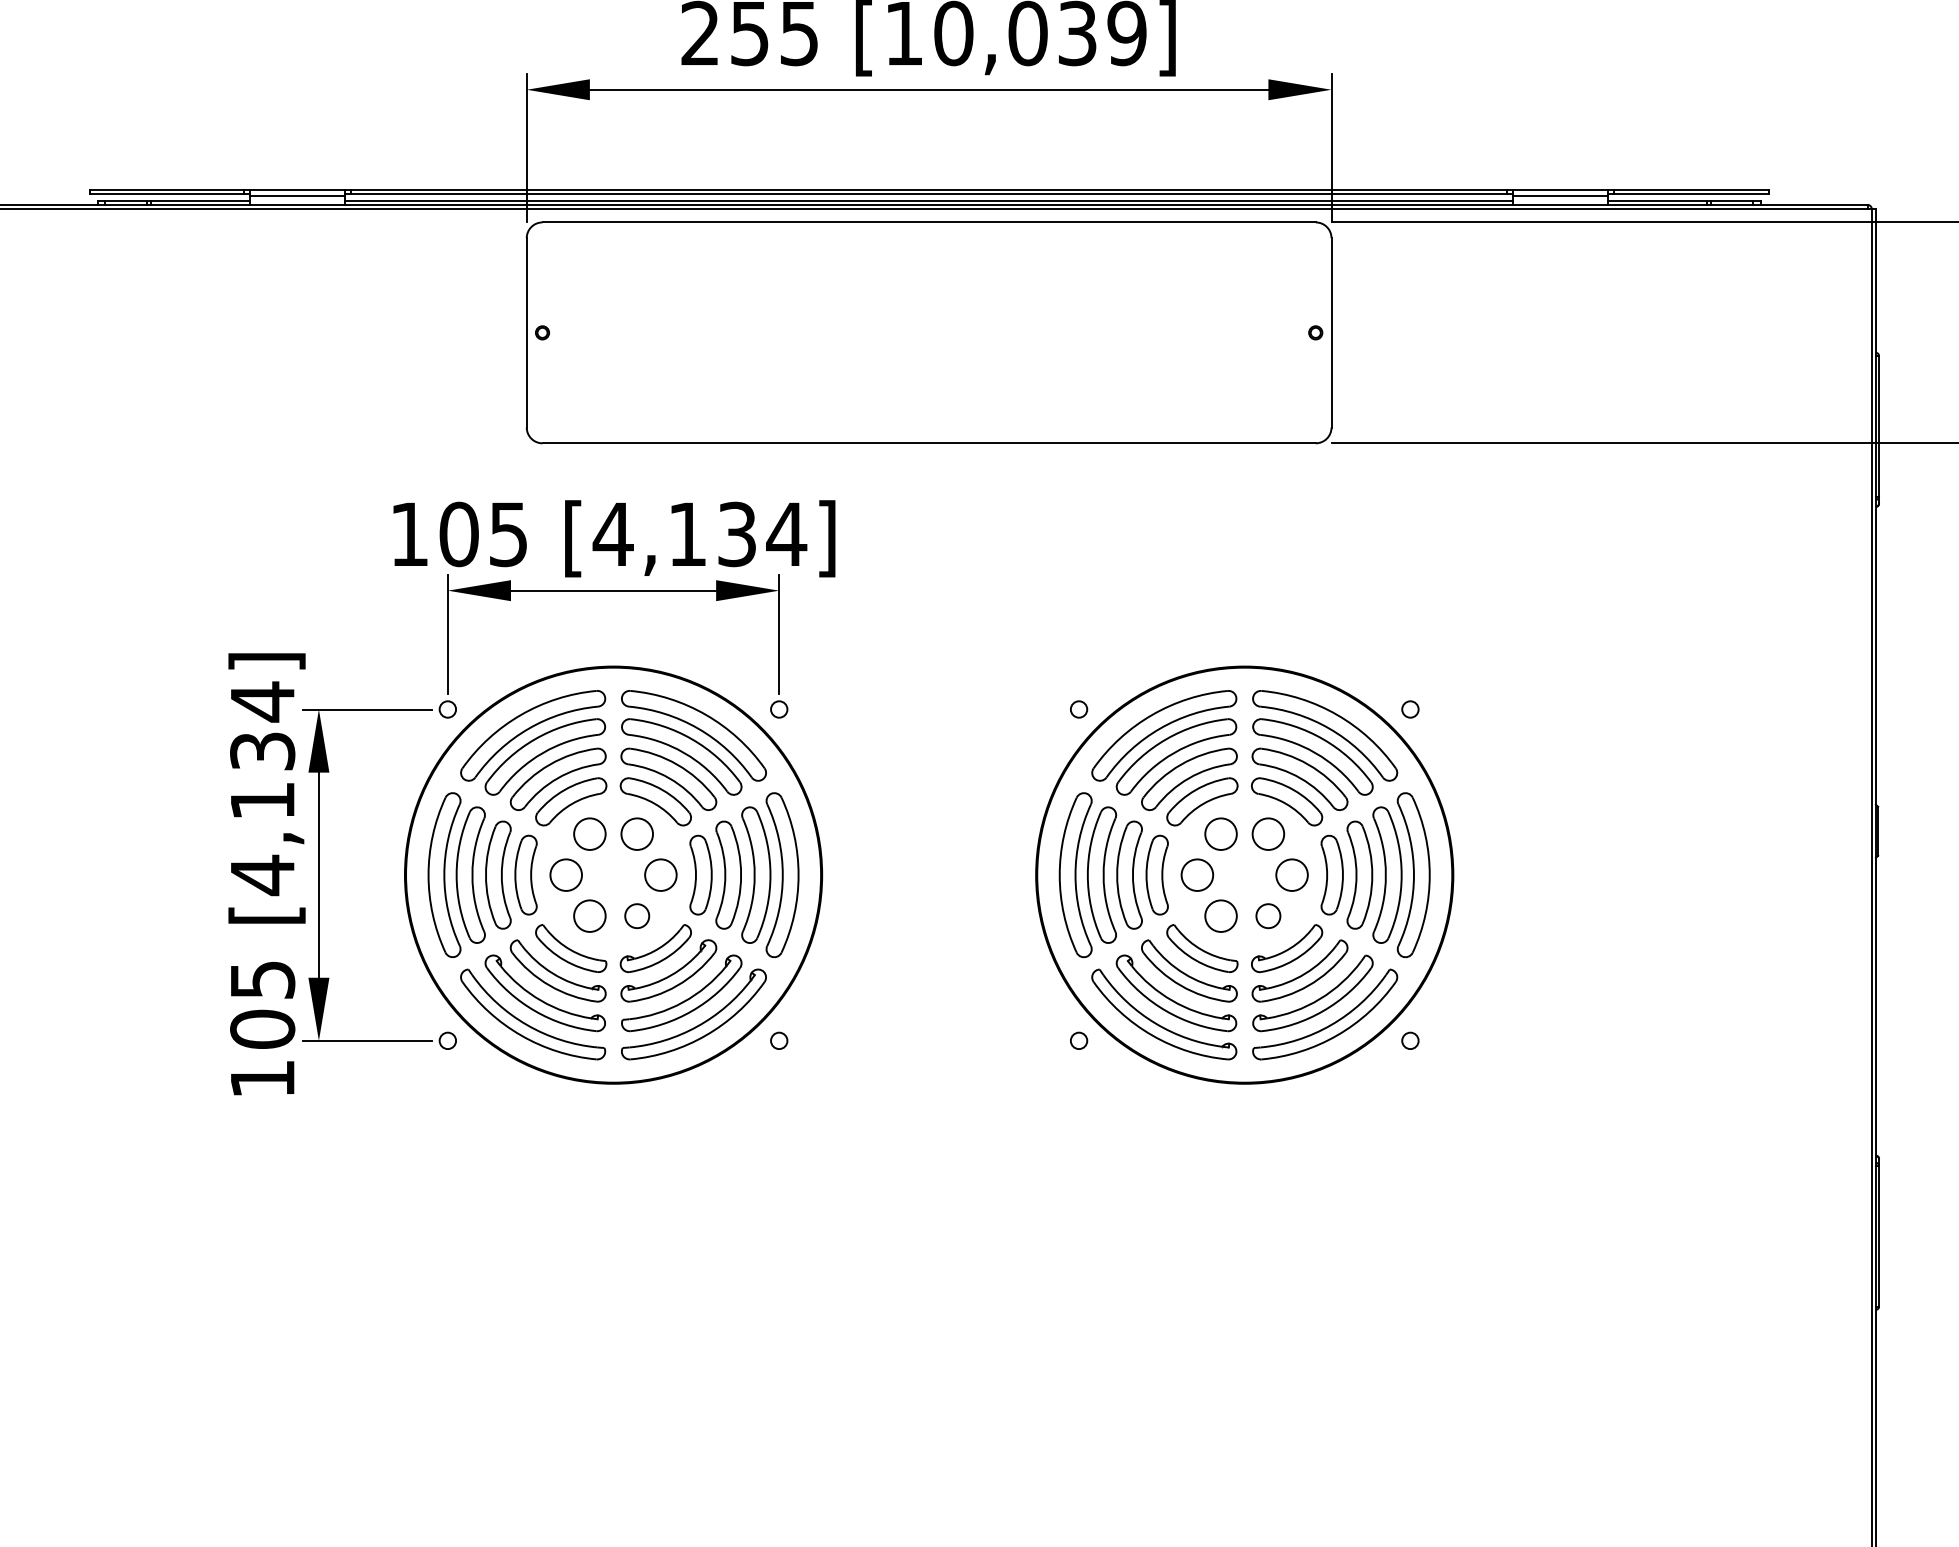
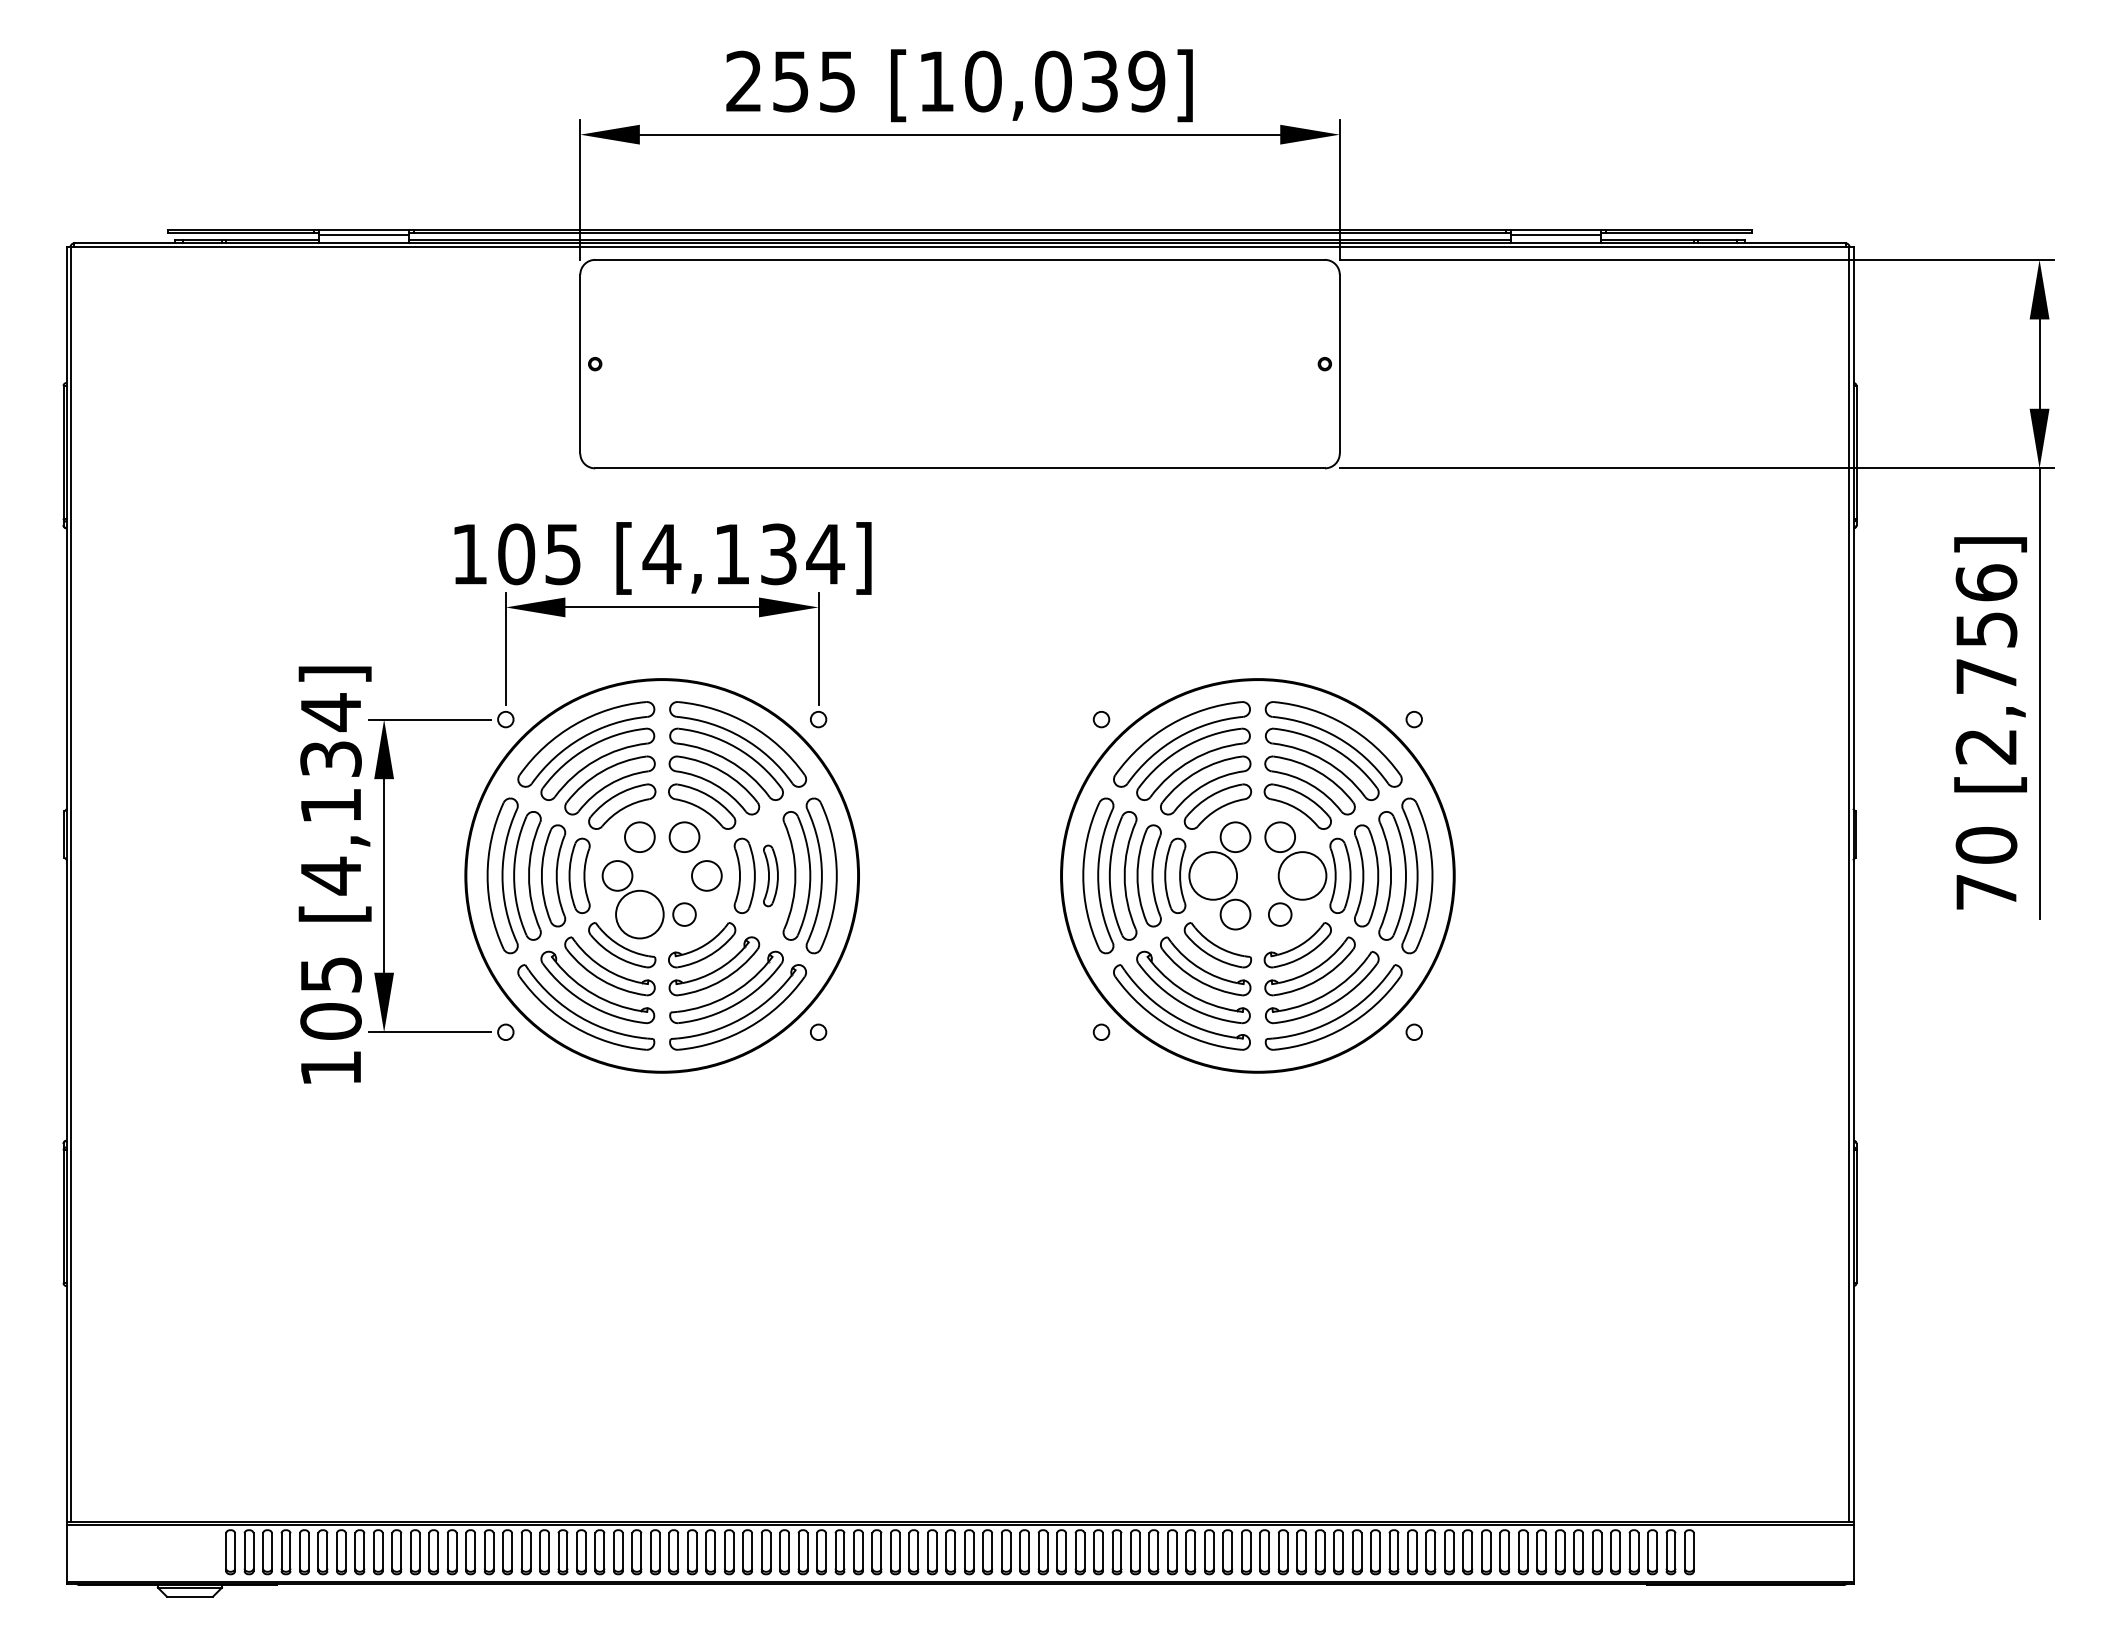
part: (728, 874) -> (770, 875), size x0.6
circle: (1197, 874) -> (1213, 875), size x1.6
circle: (1292, 874) -> (1302, 875), size x1.6
circle: (589, 916) -> (639, 914), size x1.6

